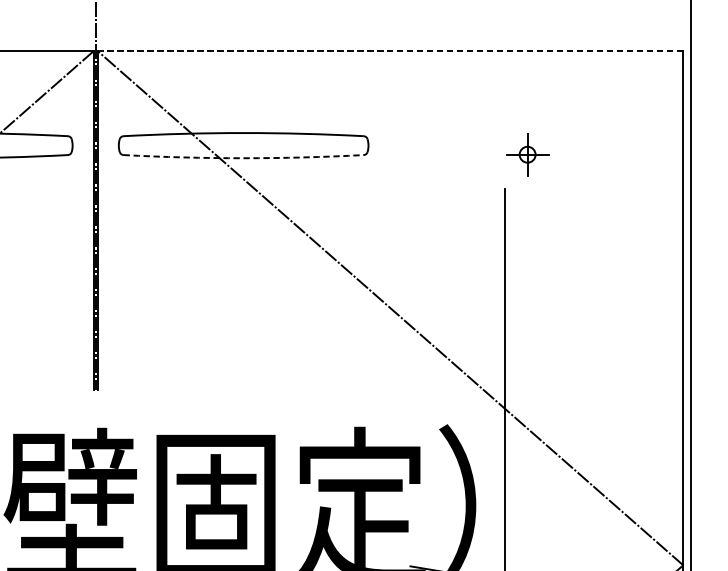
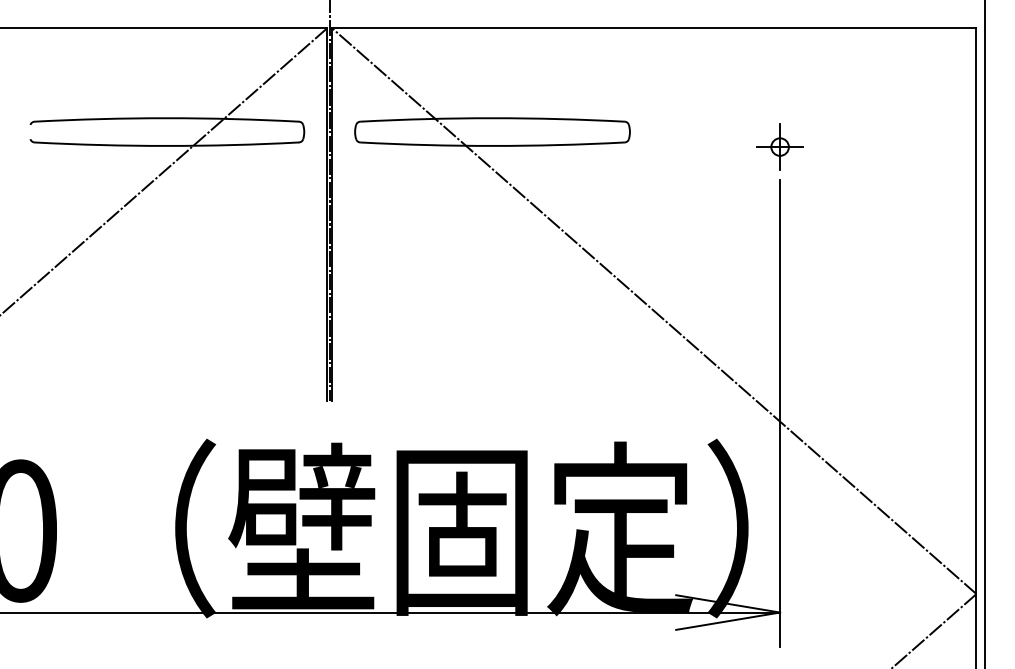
line: (389, 51) -> (653, 28), dashed -> solid
part: (527, 154) -> (779, 146), moved
arc: (243, 157) -> (492, 145), dashed -> solid

